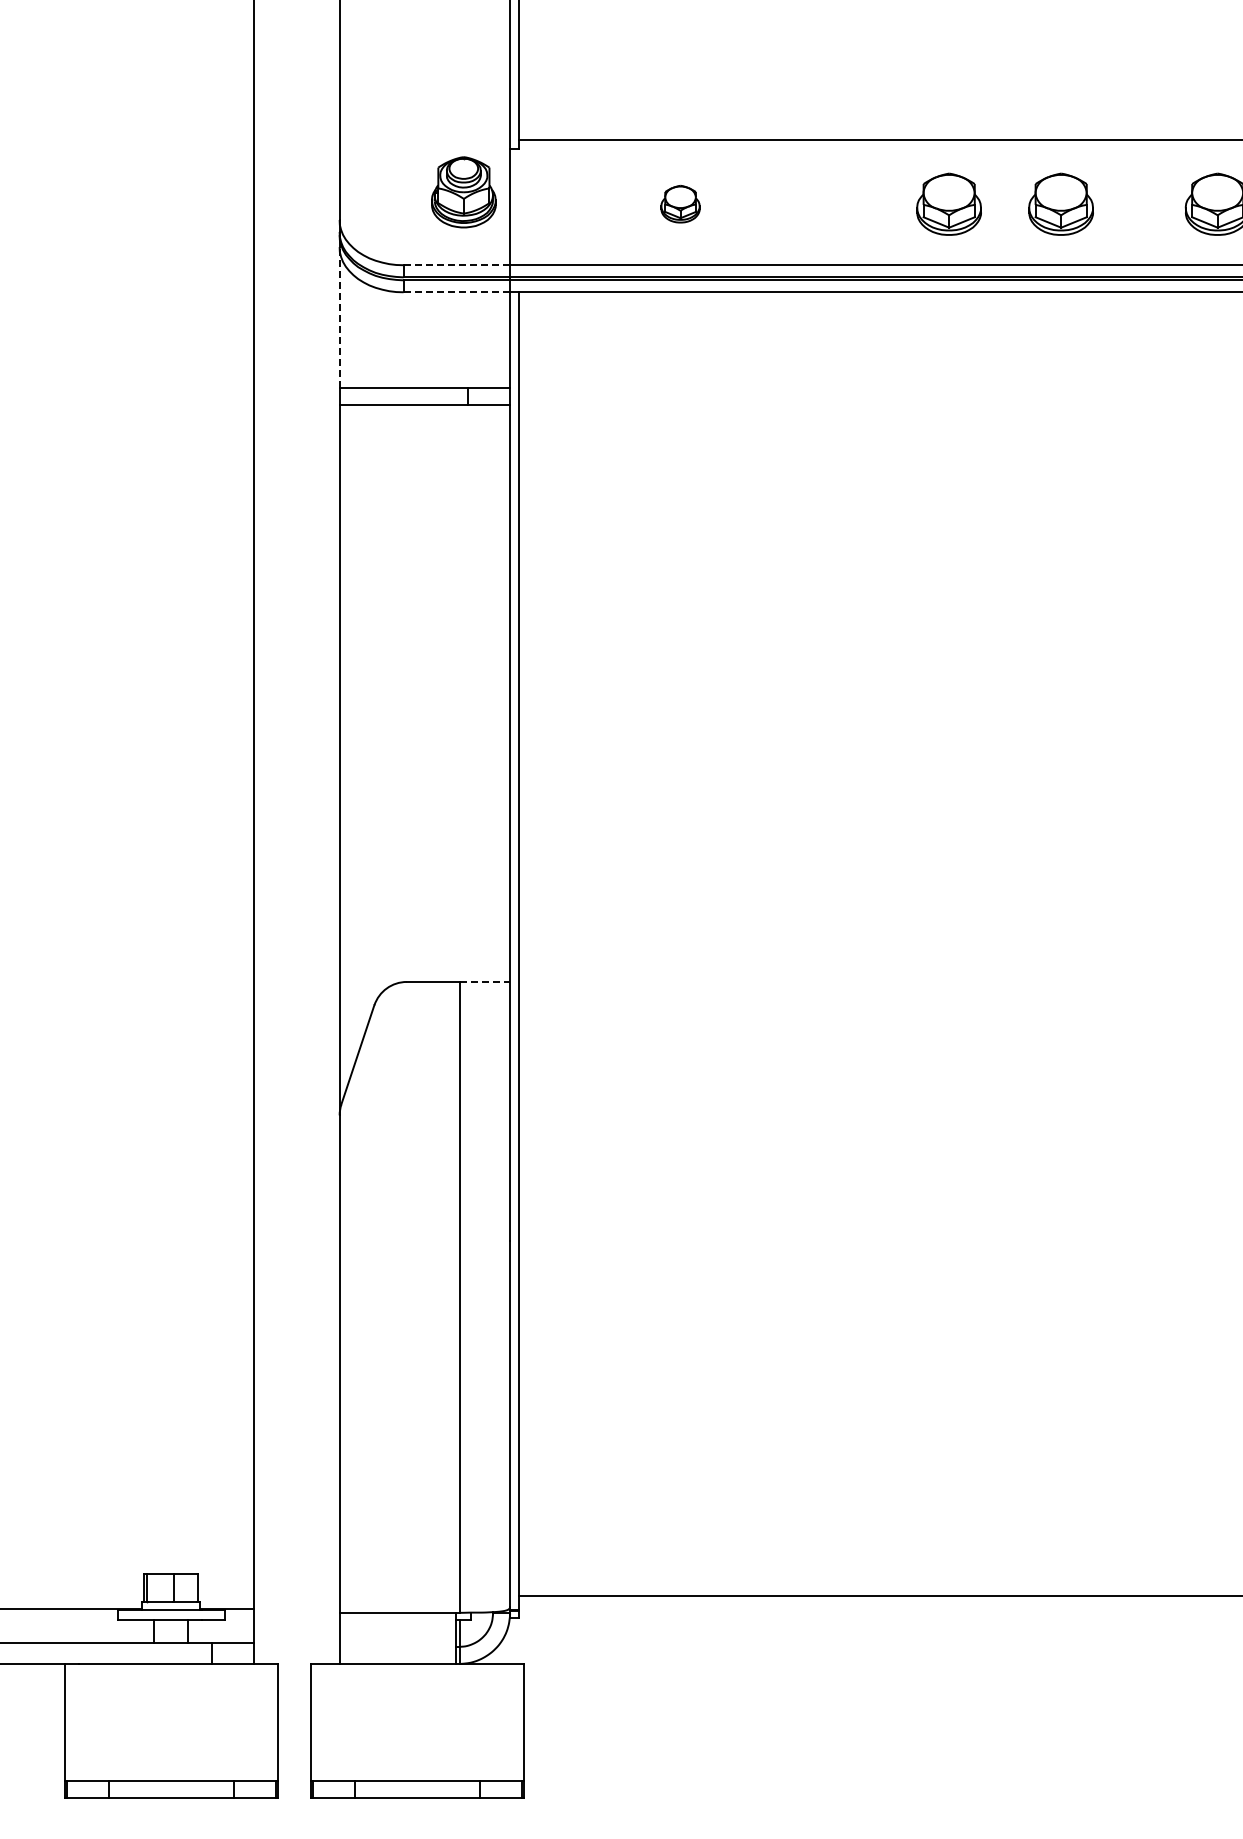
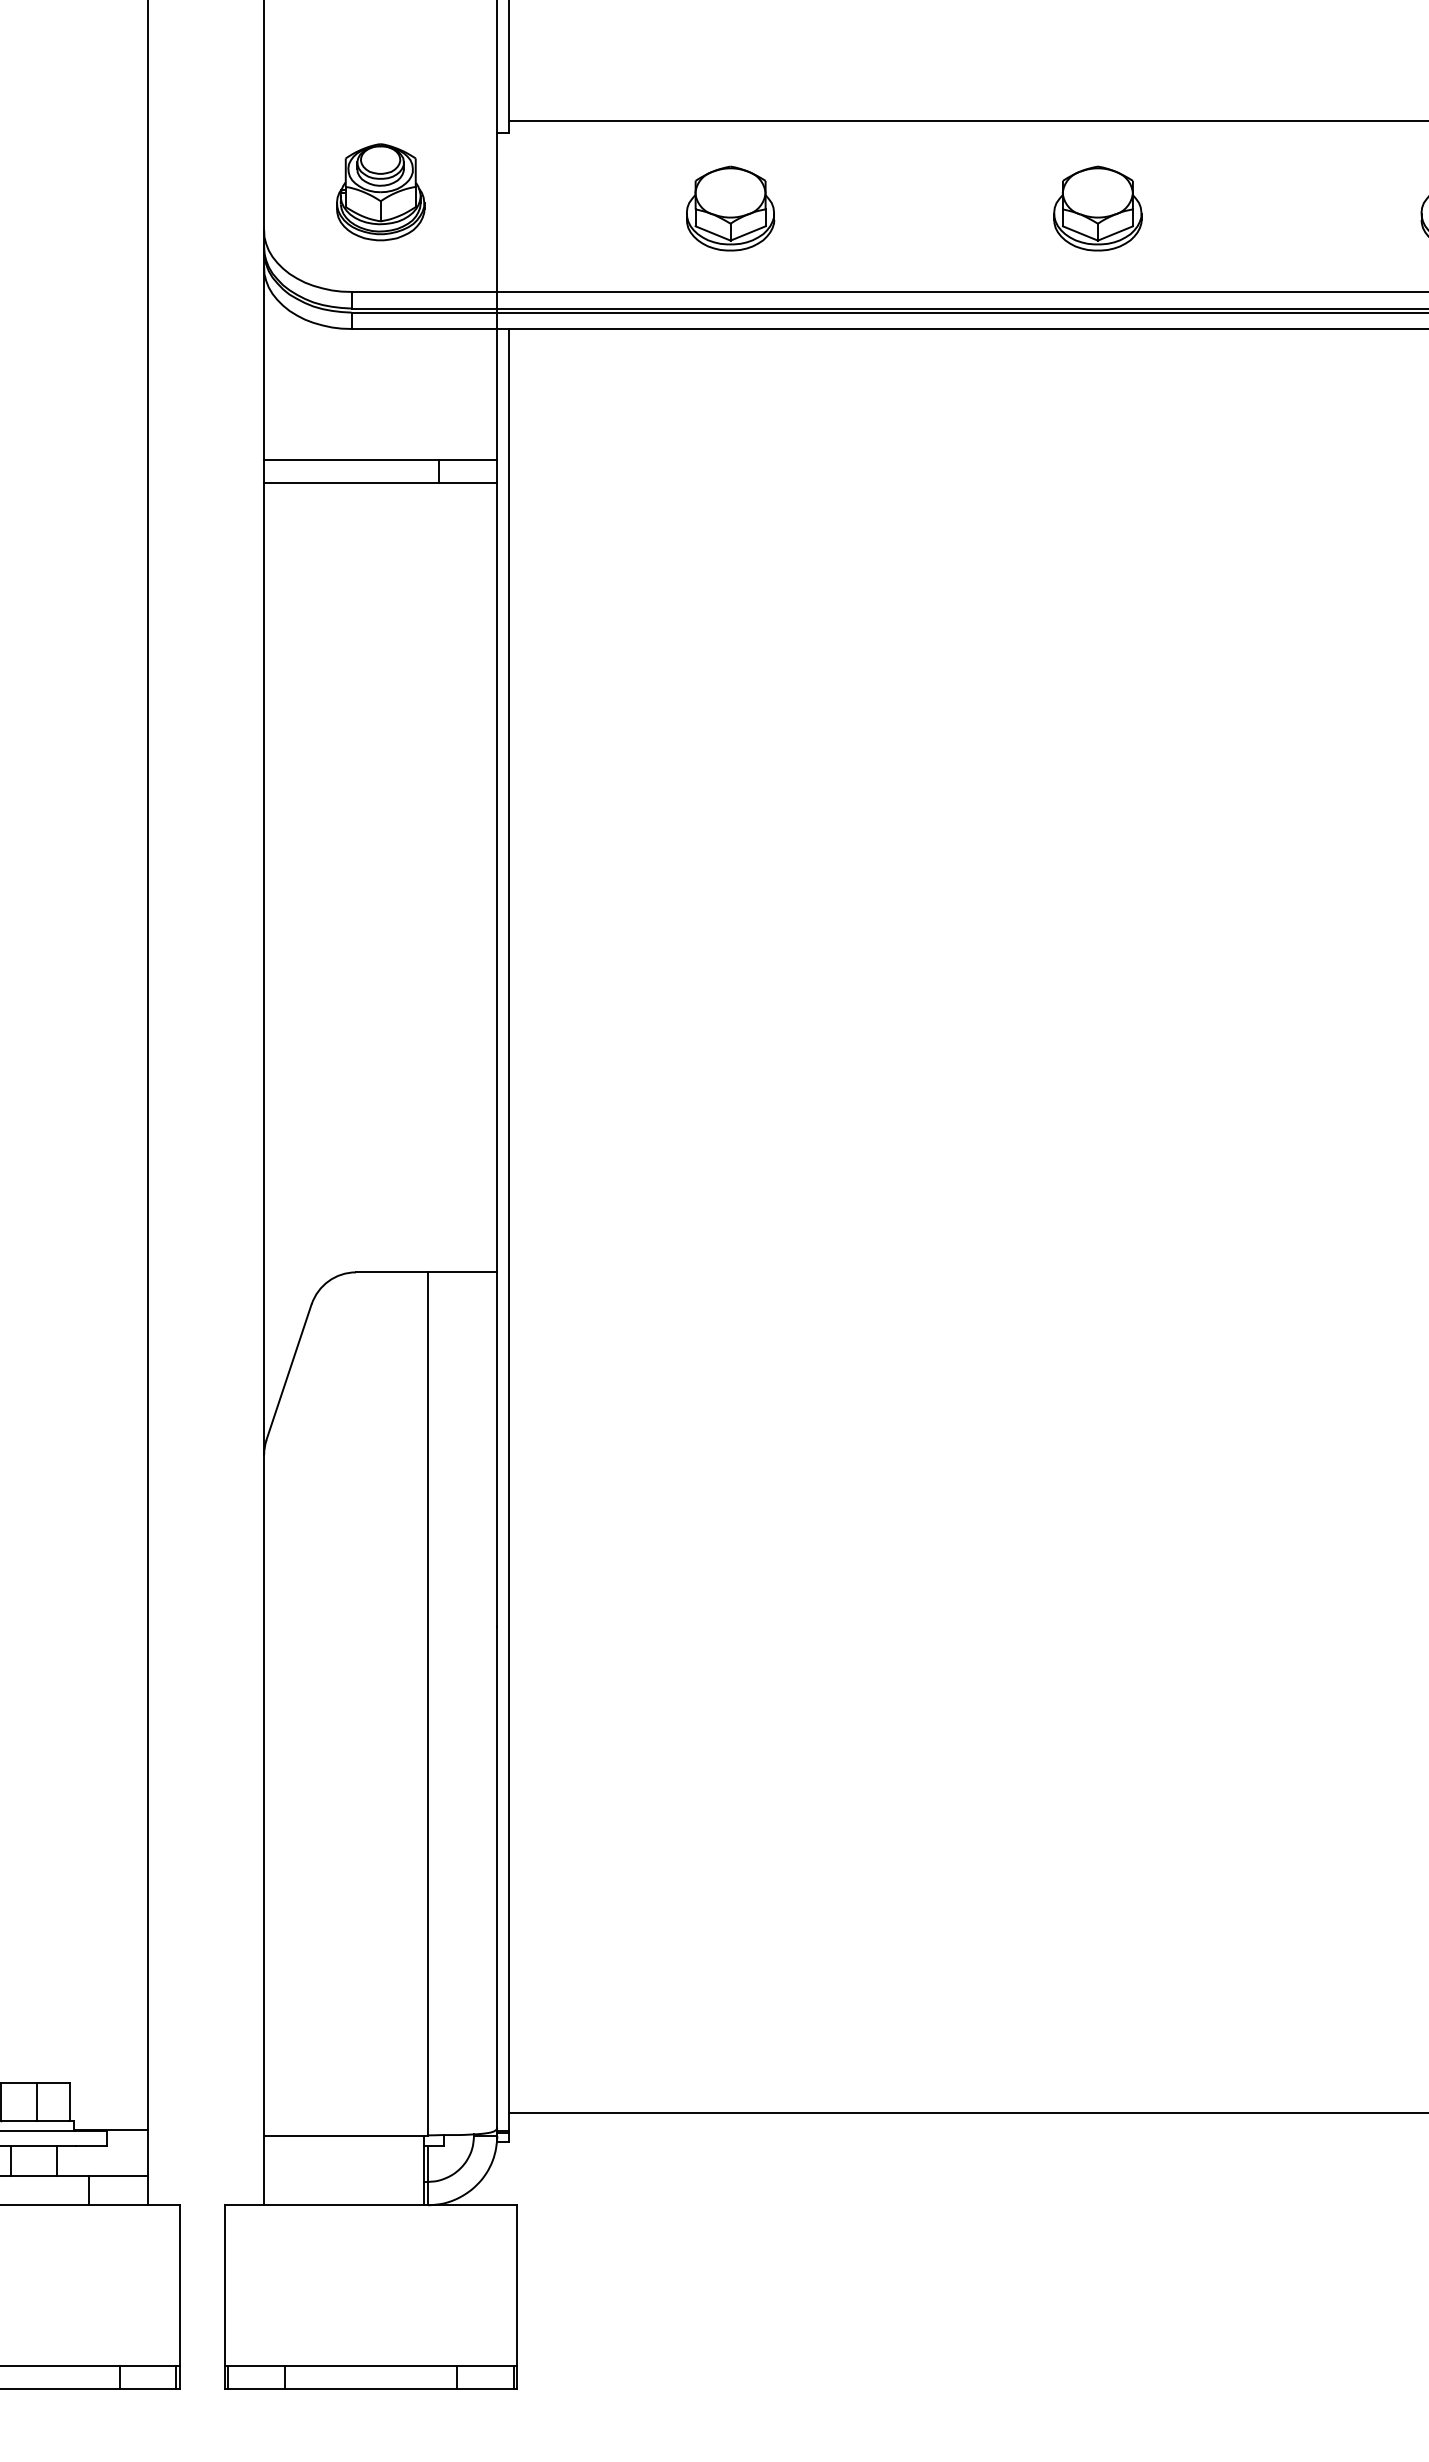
part: (463, 192) -> (380, 192), moved
part: (680, 203) -> (730, 207), size x1.67
part: (1060, 203) -> (1250, 207), removed
line: (456, 265) -> (423, 292), dashed -> solid
line: (456, 292) -> (423, 329), dashed -> solid
line: (339, 316) -> (263, 362), dashed -> solid
line: (485, 981) -> (463, 1271), dashed -> solid

